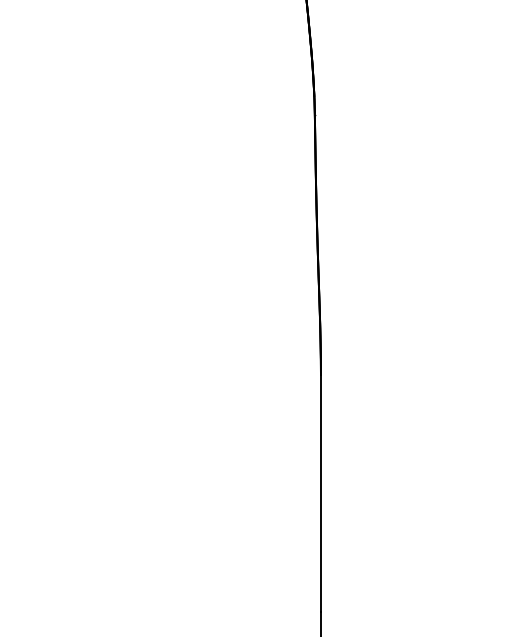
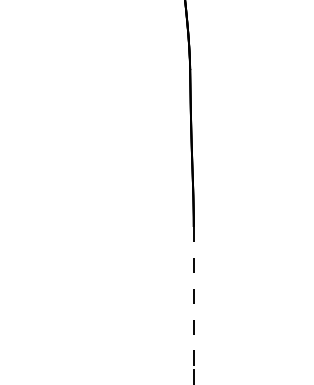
line: (320, 493) -> (193, 298), solid -> dashed

